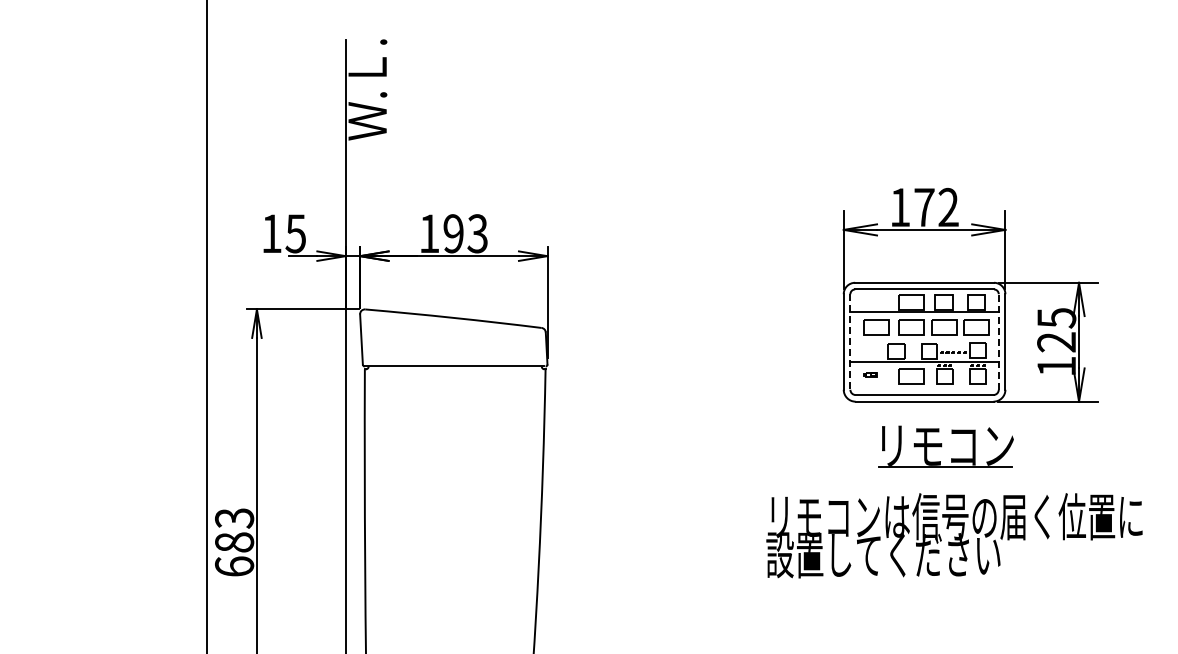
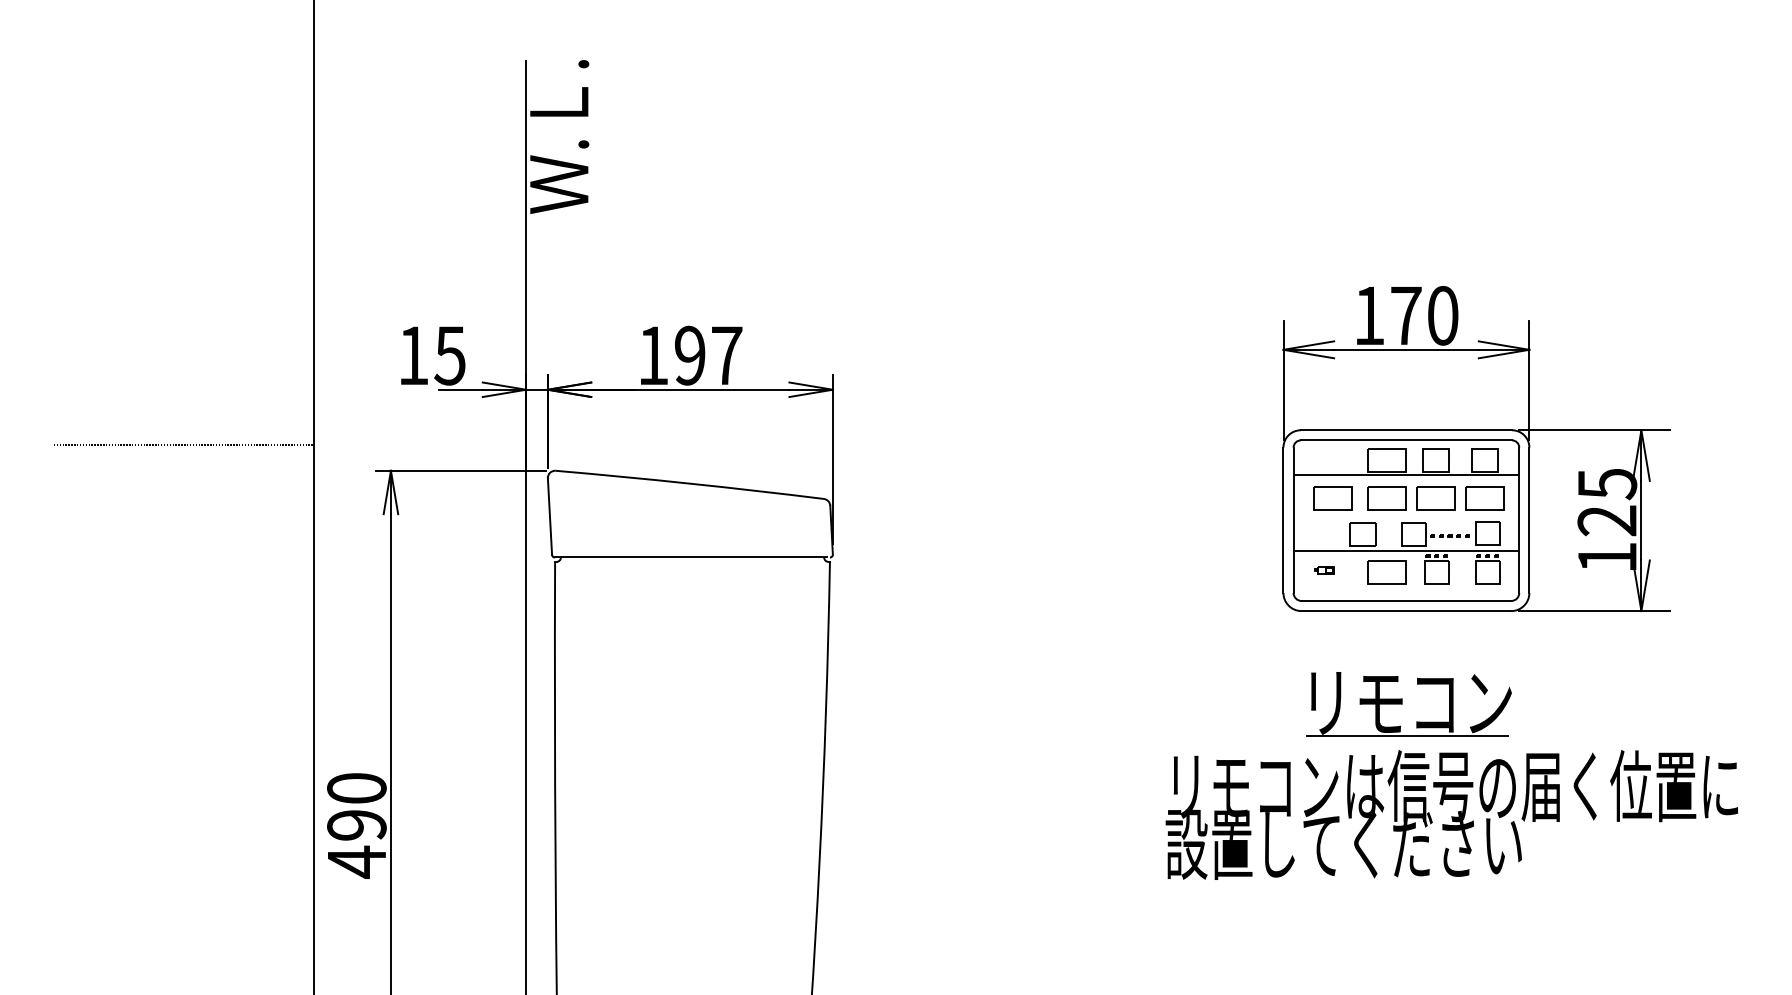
text: (948, 207) -> (1442, 315), 172 -> 170
text: (477, 233) -> (726, 355), 193 -> 197
line: (120, 292) -> (183, 445), added
line: (850, 342) -> (1293, 521), dashed -> solid
line: (998, 342) -> (1518, 521), dashed -> solid
part: (945, 446) -> (1407, 703), moved
text: (234, 542) -> (356, 825), 683 -> 490

